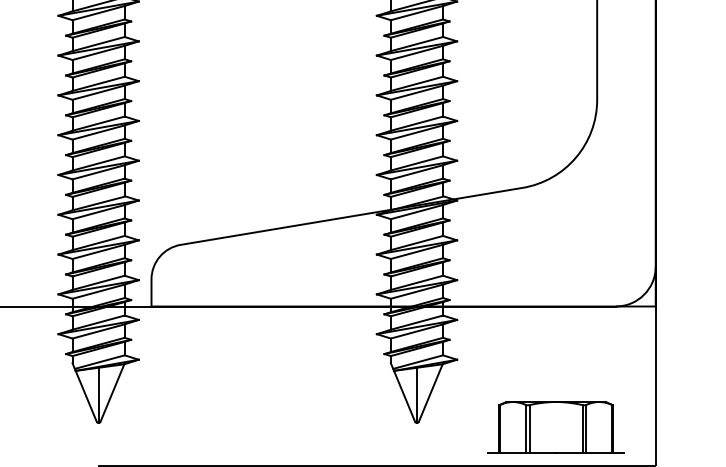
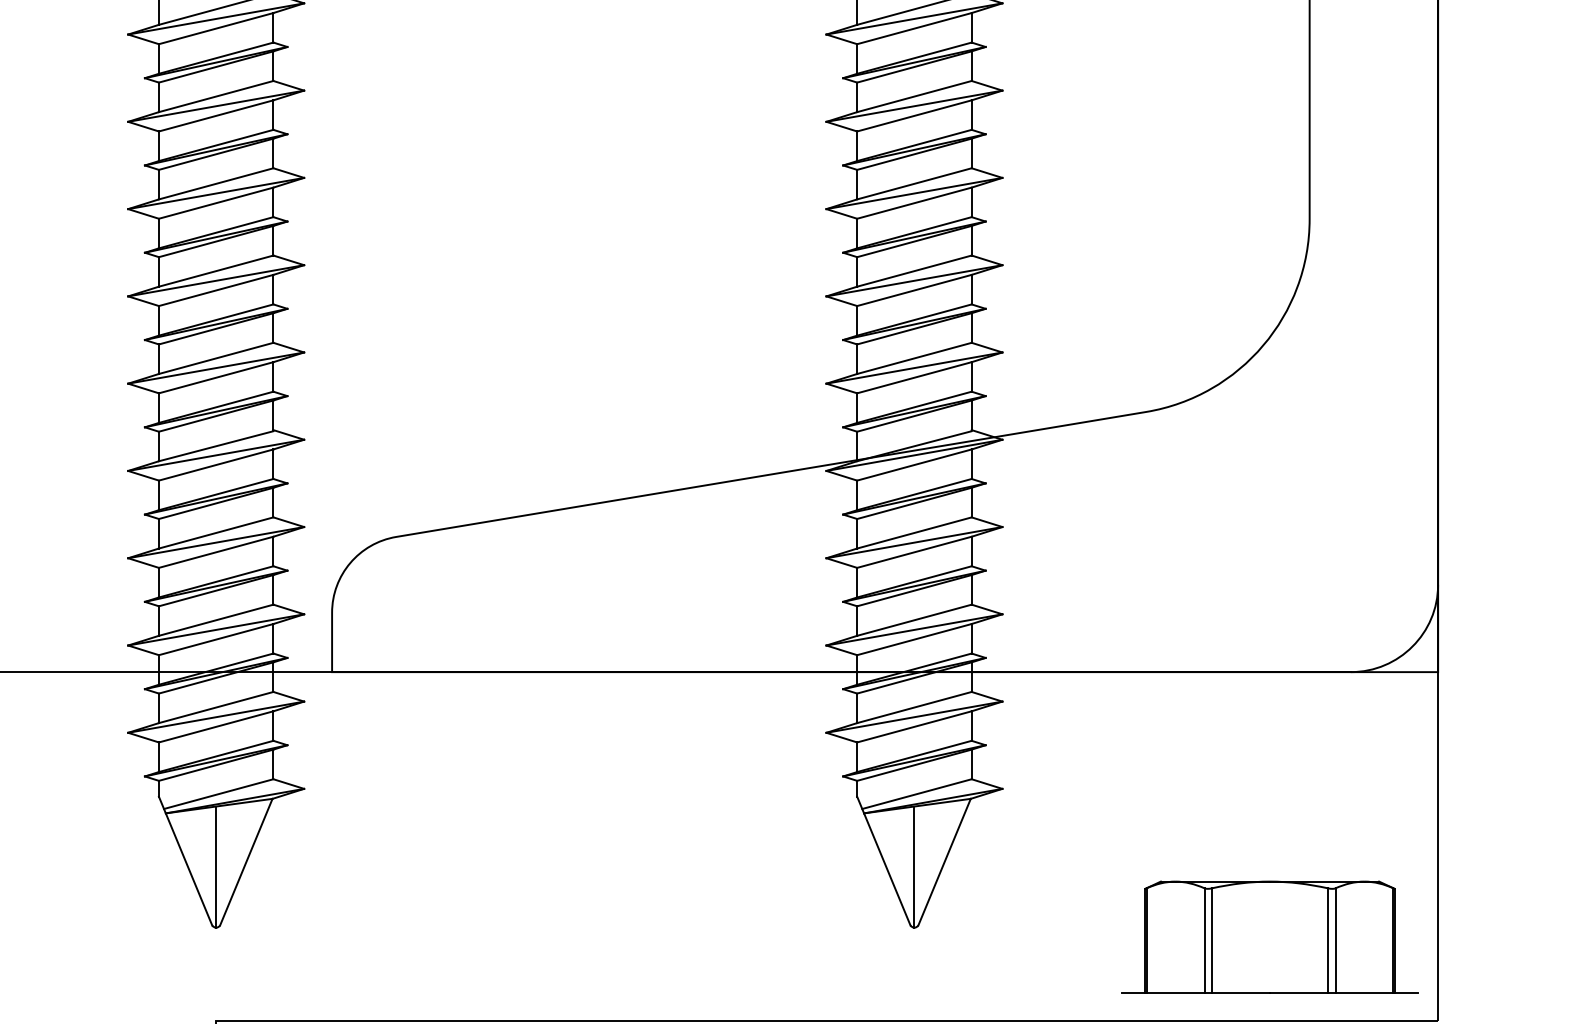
part: (555, 427) -> (1268, 937), moved

